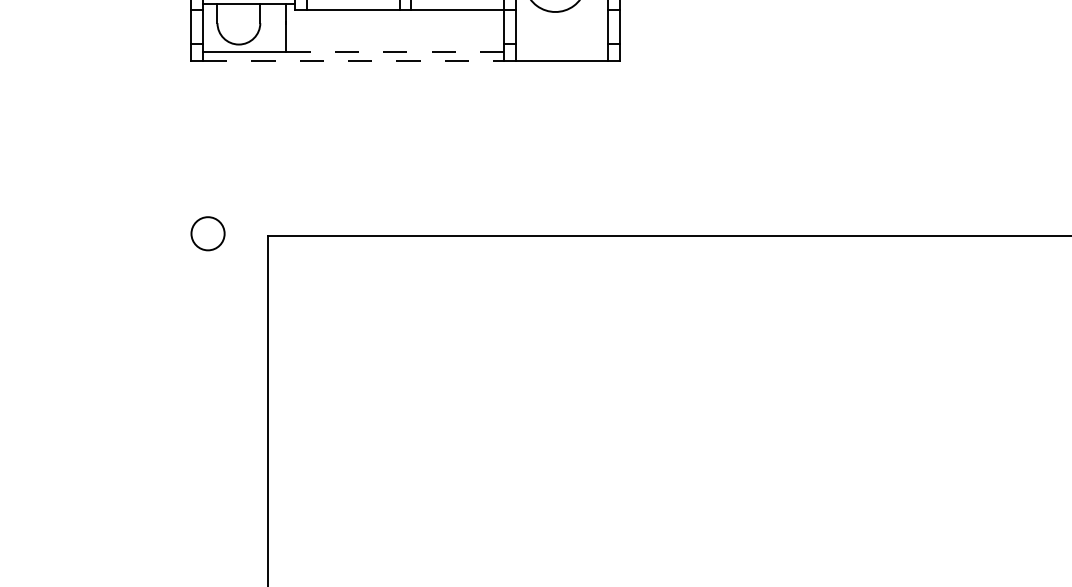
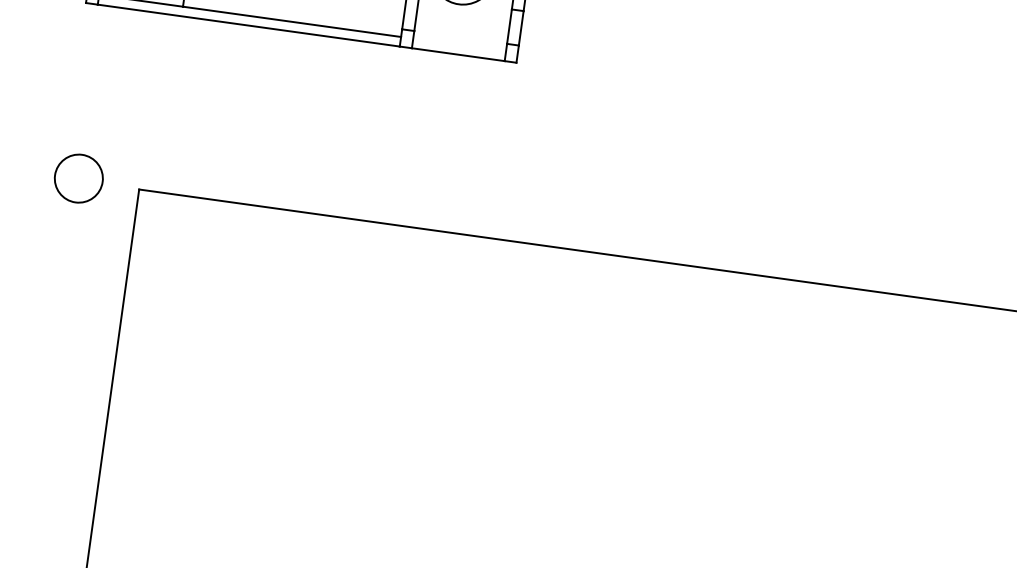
line: (395, 51) -> (292, 21), dashed -> solid
line: (353, 61) -> (248, 25), dashed -> solid
circle: (207, 233) -> (78, 178), size x1.43

